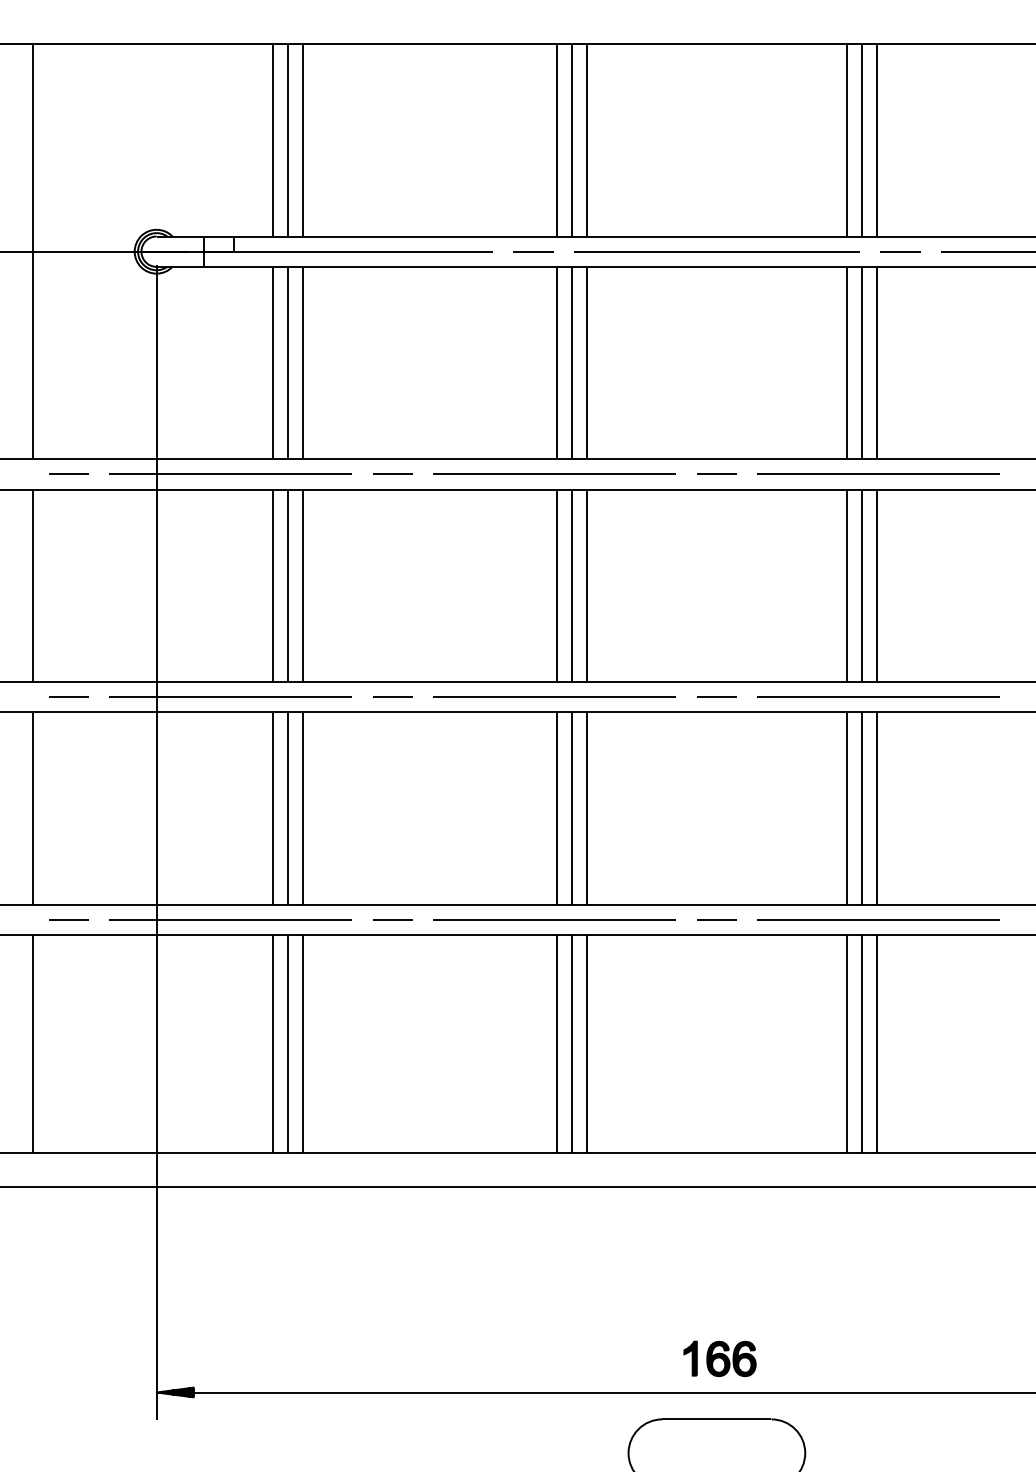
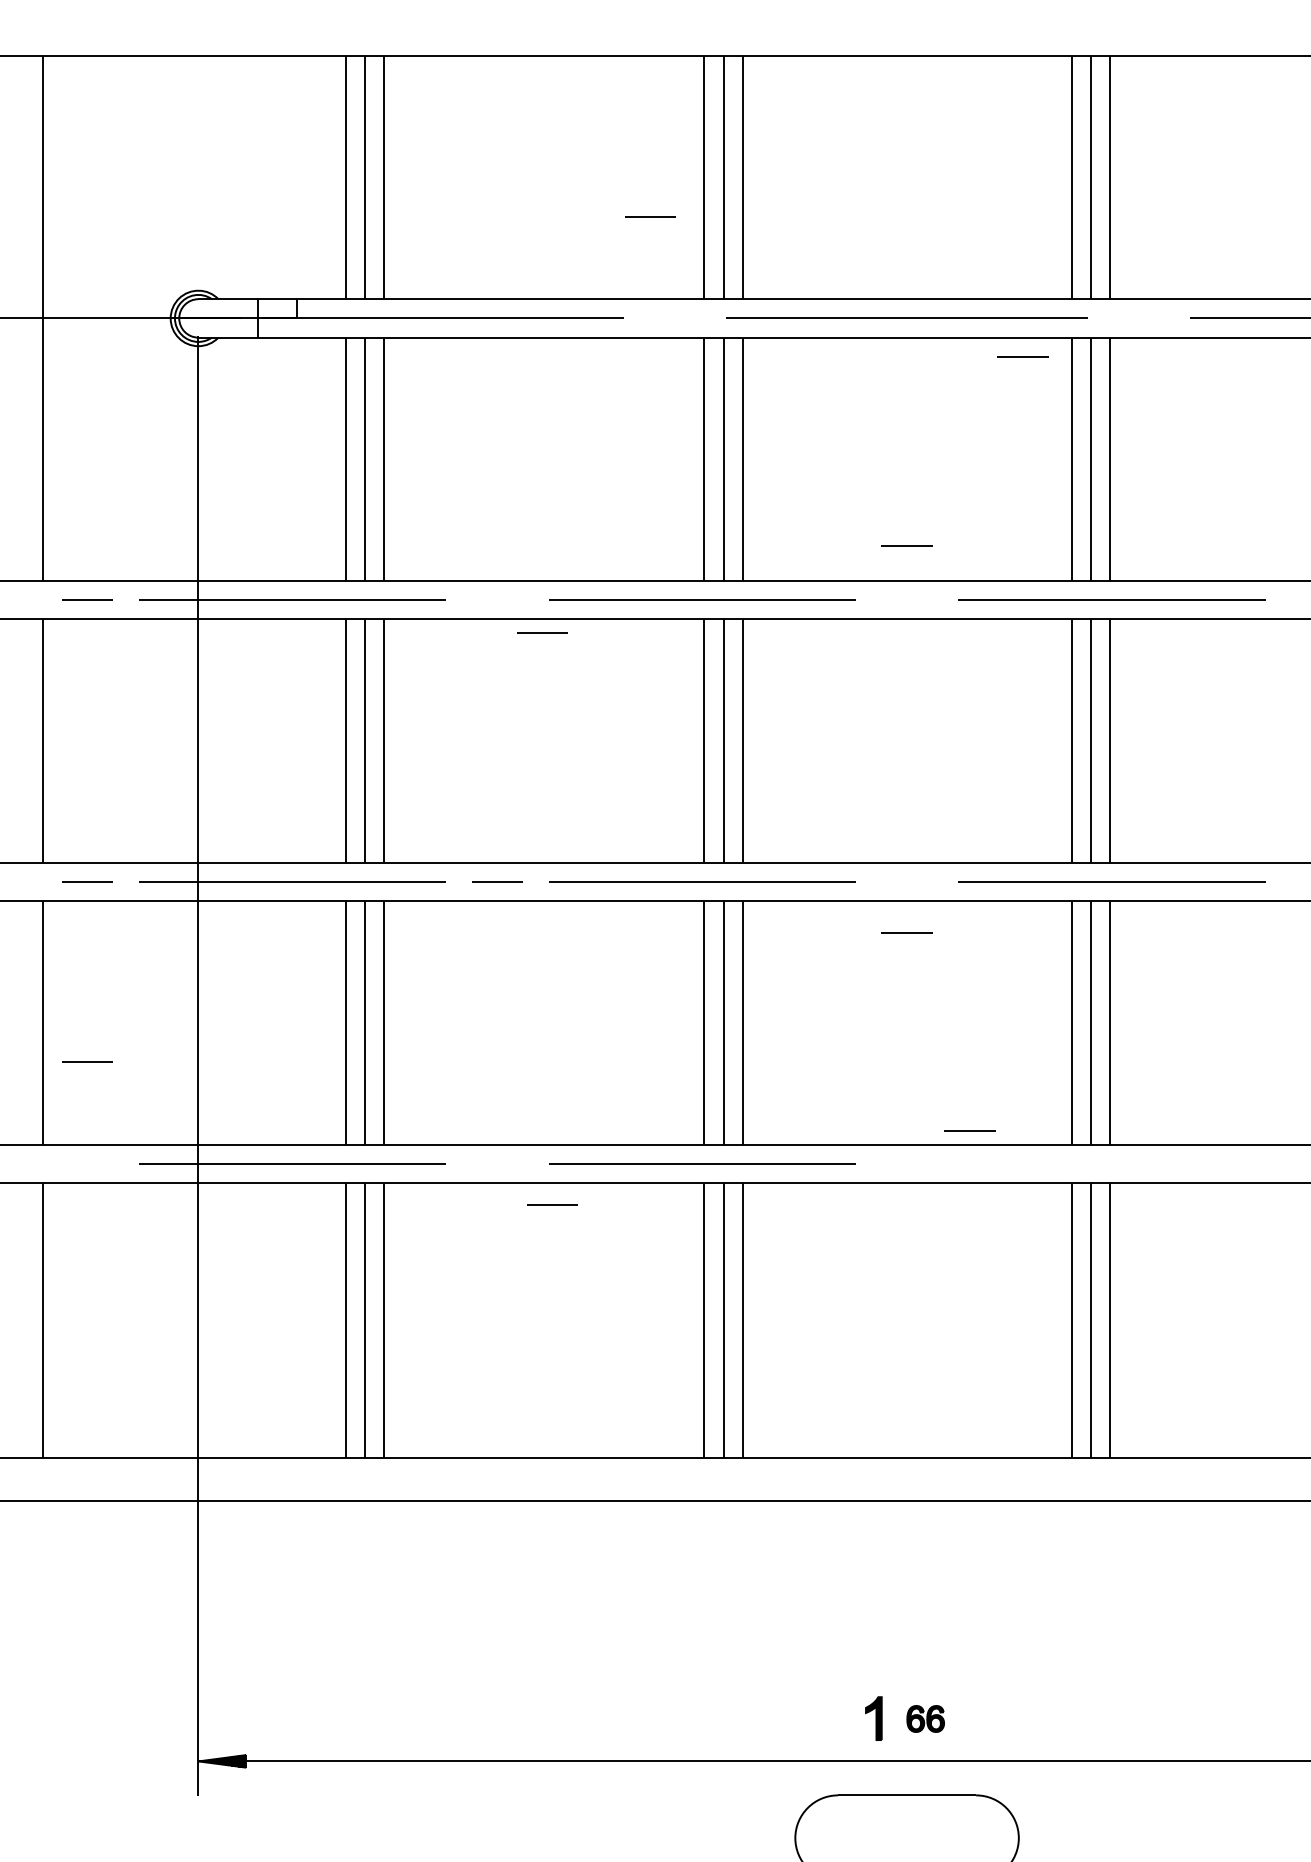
line: (533, 250) -> (650, 216), moved
line: (899, 250) -> (1022, 356), moved
line: (393, 473) -> (542, 632), moved
line: (716, 473) -> (906, 545), moved
line: (716, 696) -> (906, 932), moved
line: (68, 919) -> (87, 1061), moved
line: (393, 919) -> (552, 1204), moved
line: (716, 919) -> (969, 1130), moved
line: (878, 919) -> (1111, 1163), removed
part: (731, 1358) -> (925, 1718), size x0.6

